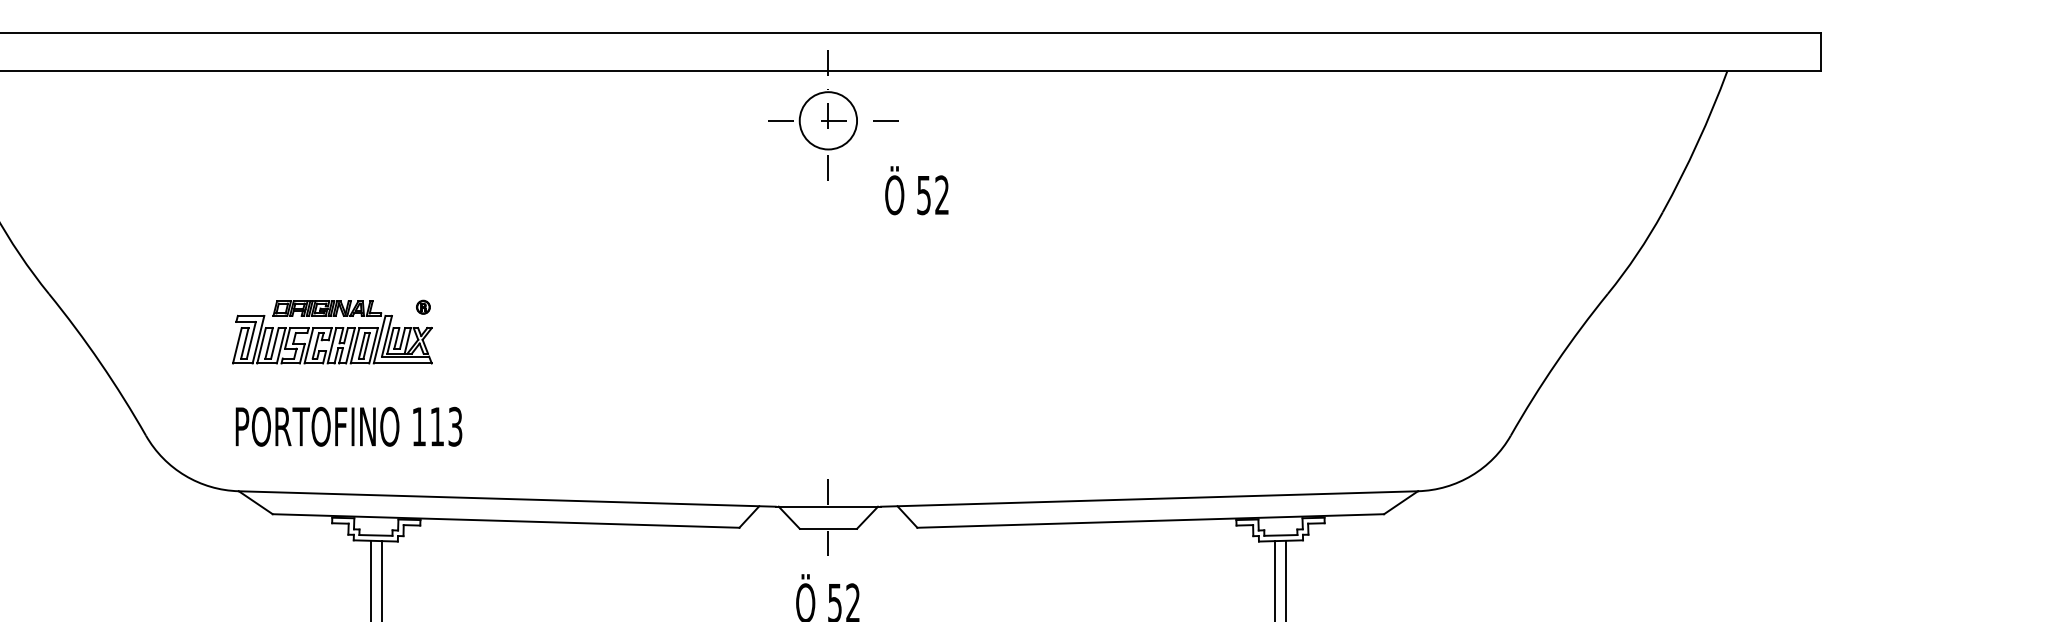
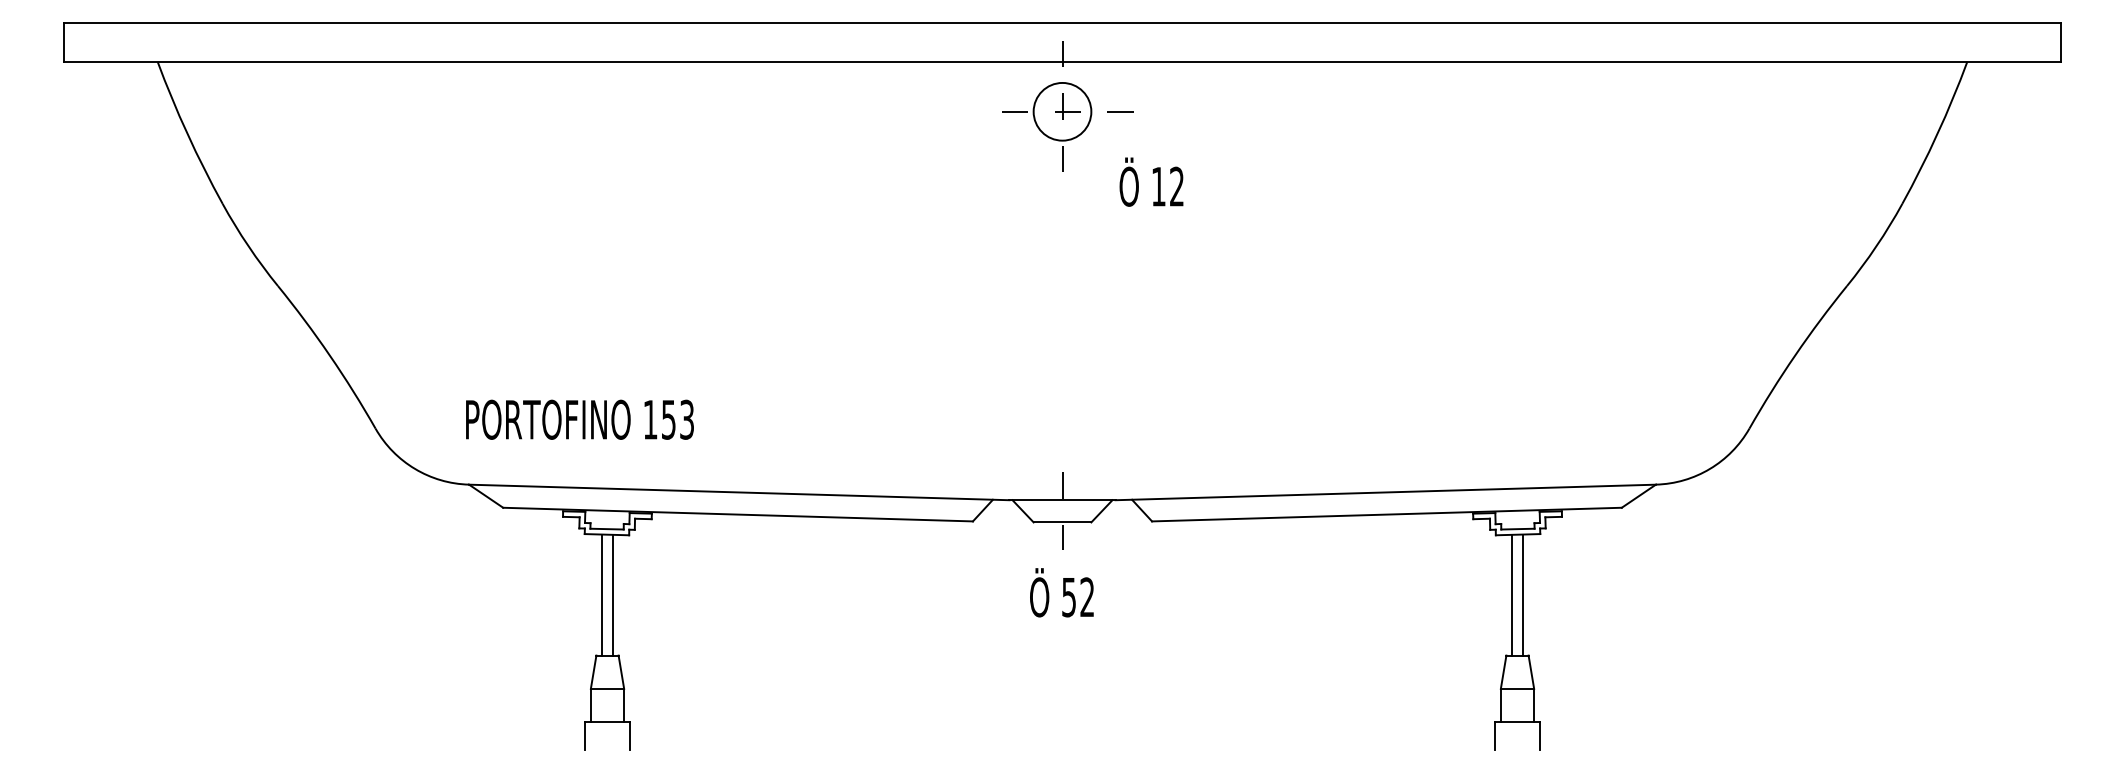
text: (923, 195) -> (1158, 186), 52 -> 12
part: (332, 332) -> (563, 324), removed
text: (436, 426) -> (668, 419), 113 -> 153

